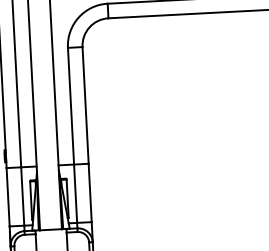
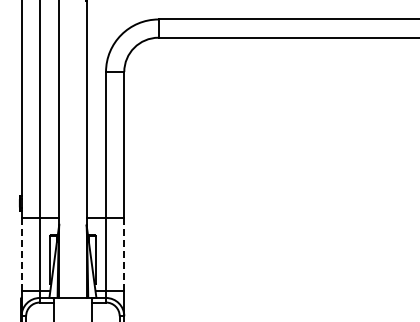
line: (90, 192) -> (124, 254), solid -> dashed
line: (8, 197) -> (21, 254), solid -> dashed

